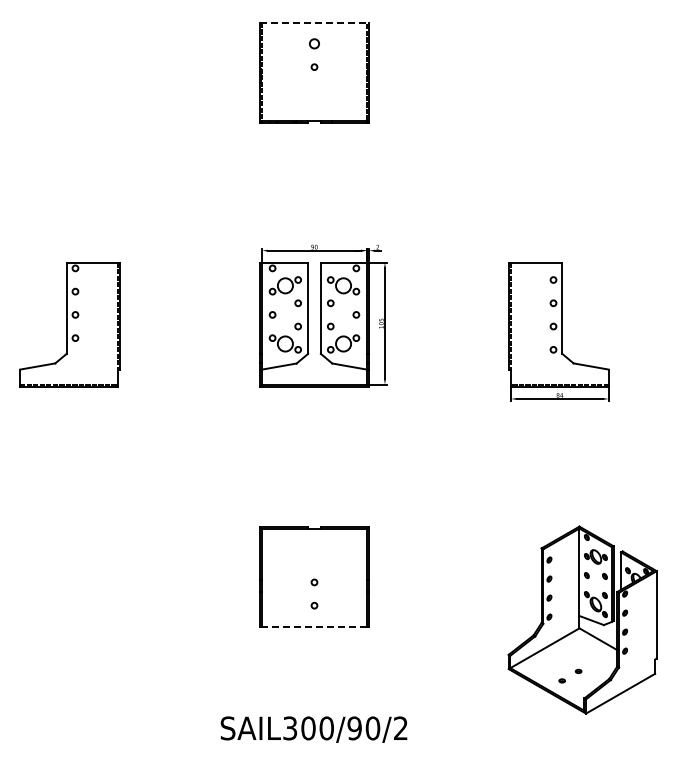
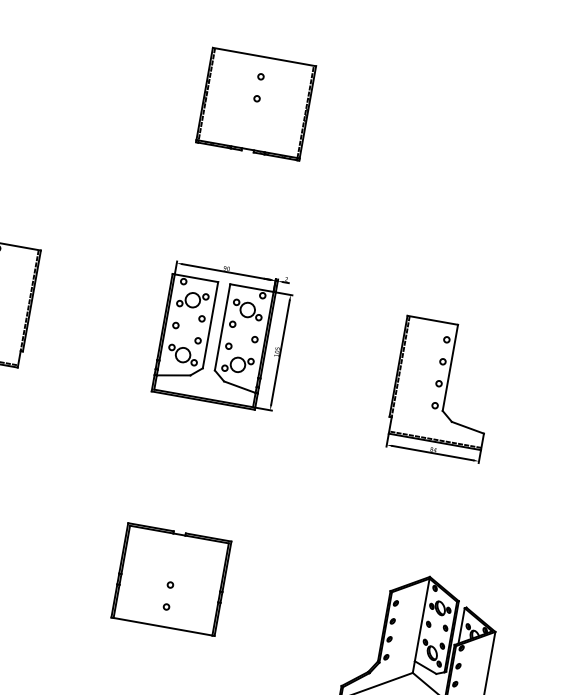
line: (314, 22) -> (264, 56), dashed -> solid
circle: (314, 43) -> (261, 76), size x0.62
line: (313, 626) -> (162, 626), dashed -> solid

